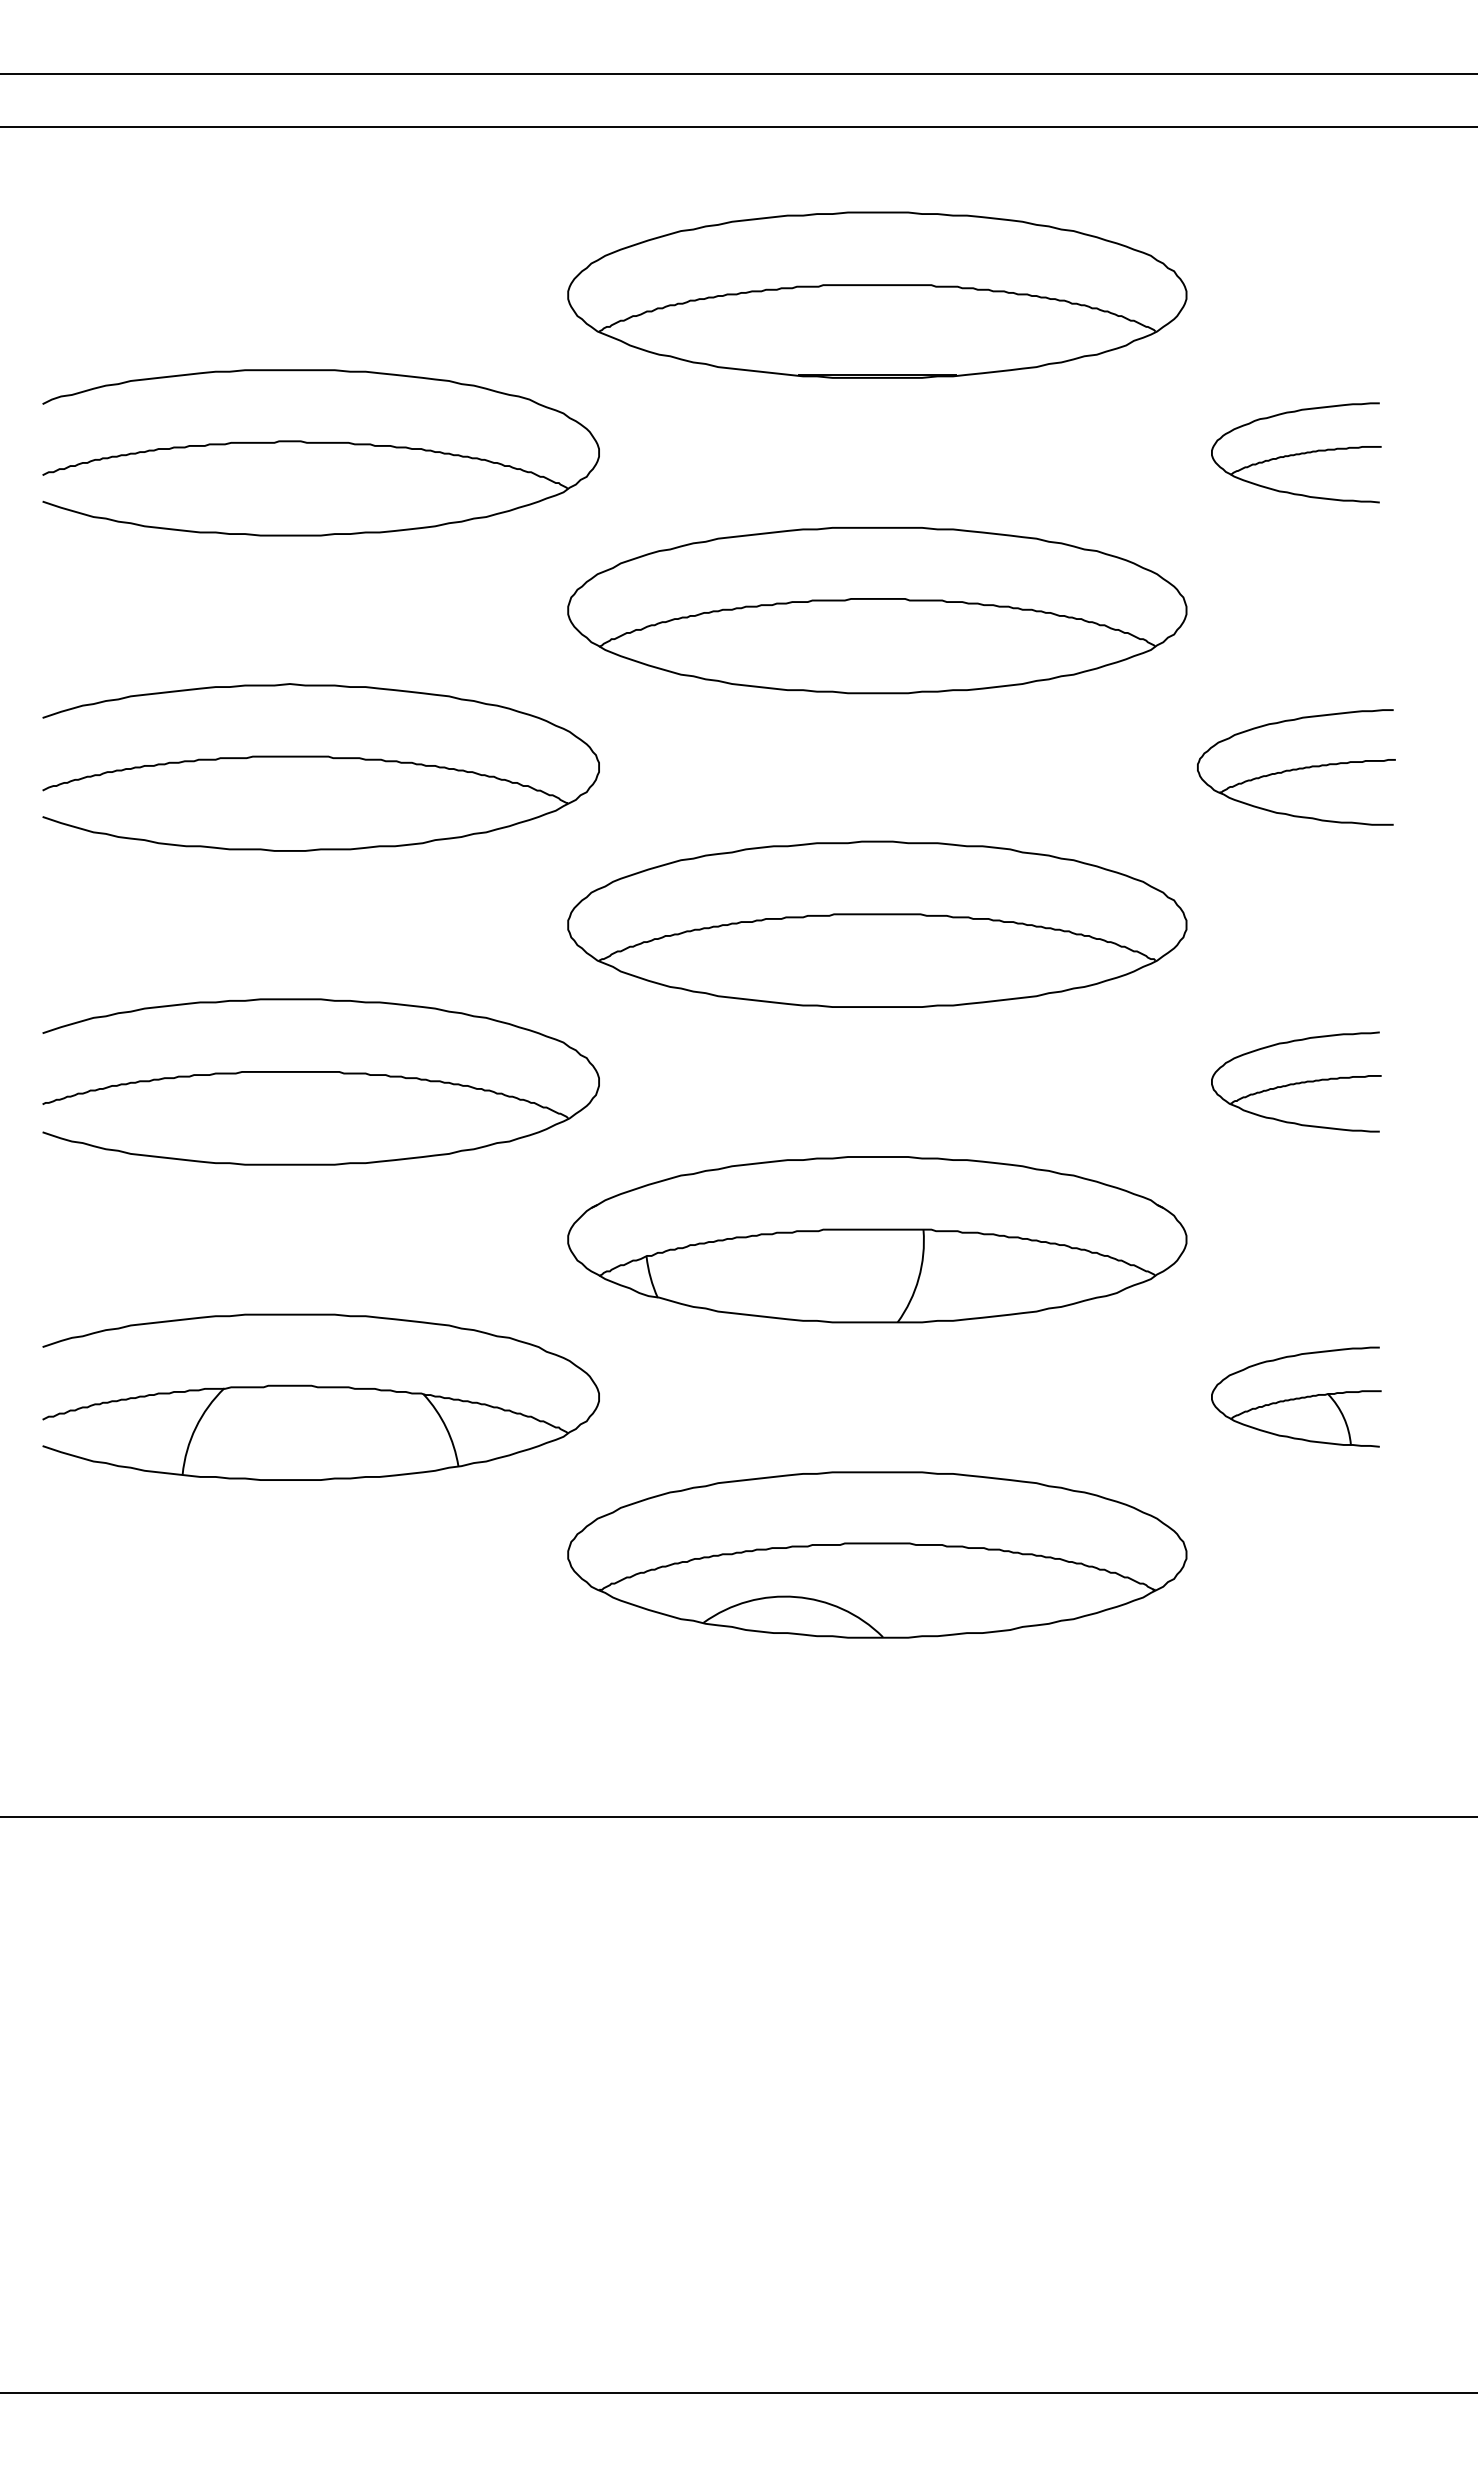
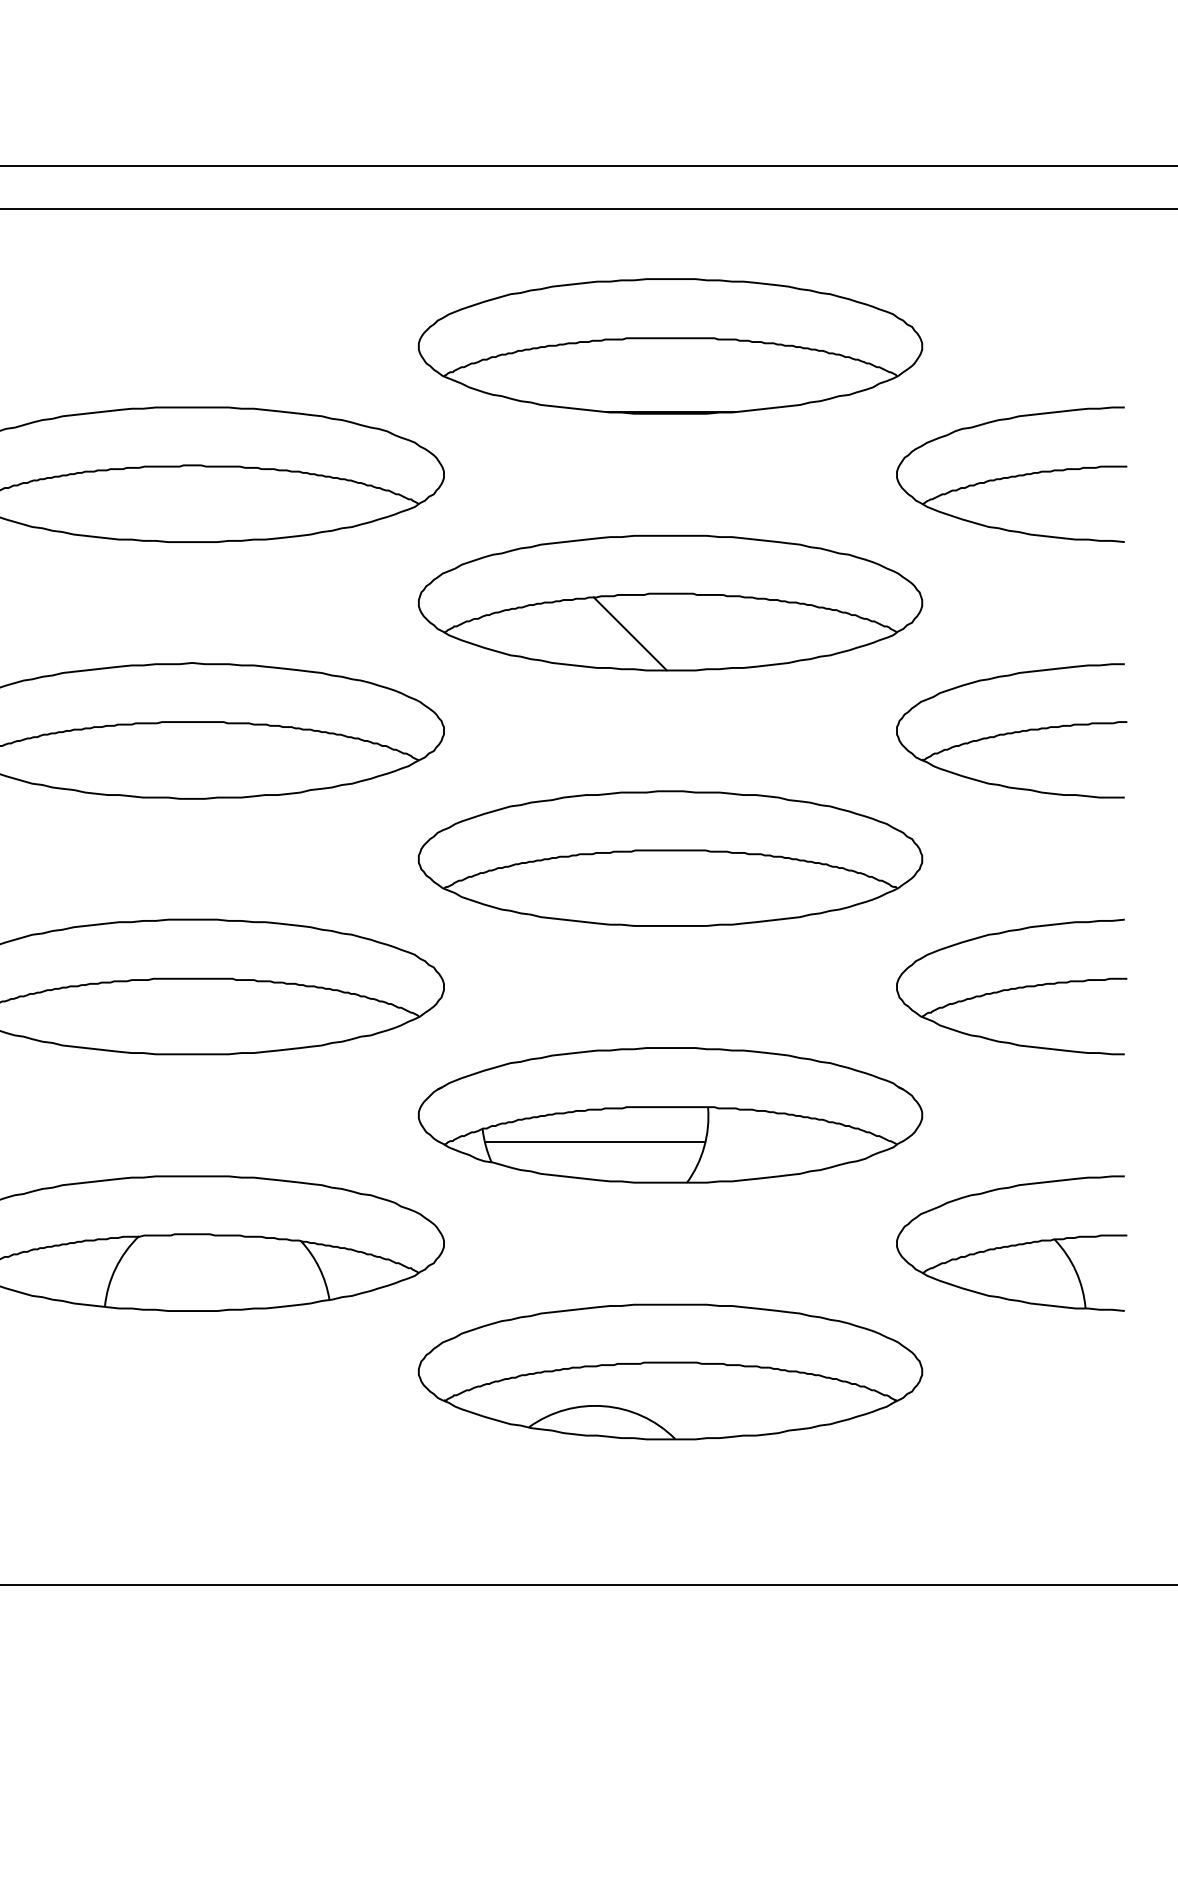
part: (1296, 452) -> (1011, 474), size x1.67
line: (827, 647) -> (629, 633), added
part: (1296, 767) -> (1011, 730), size x1.43
part: (1296, 1081) -> (1011, 986), size x1.67
line: (784, 1271) -> (594, 1141), added
part: (1296, 1396) -> (1011, 1242), size x1.67

